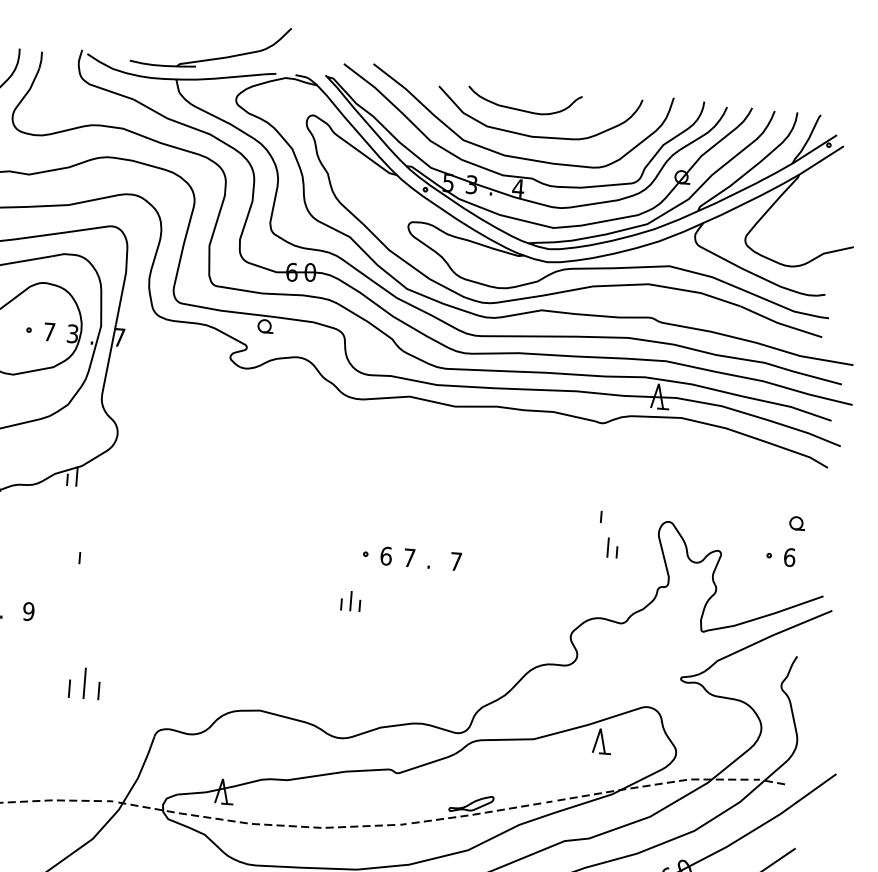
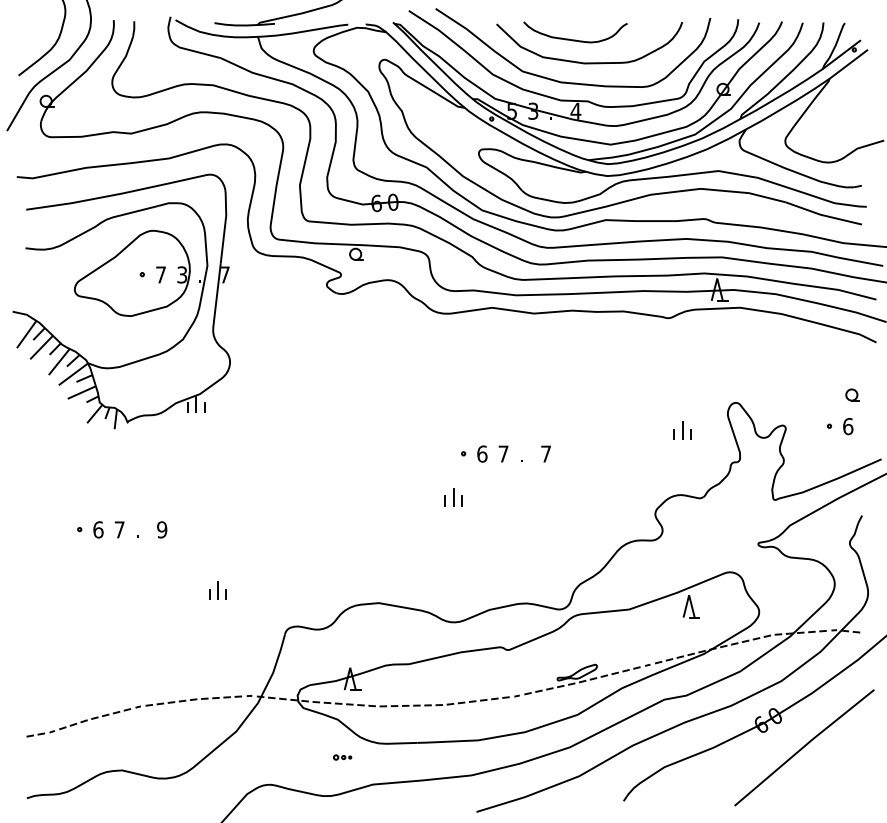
line: (600, 517) -> (673, 434), moved
line: (79, 557) -> (204, 407), moved
part: (84, 682) -> (217, 590), size x0.62

